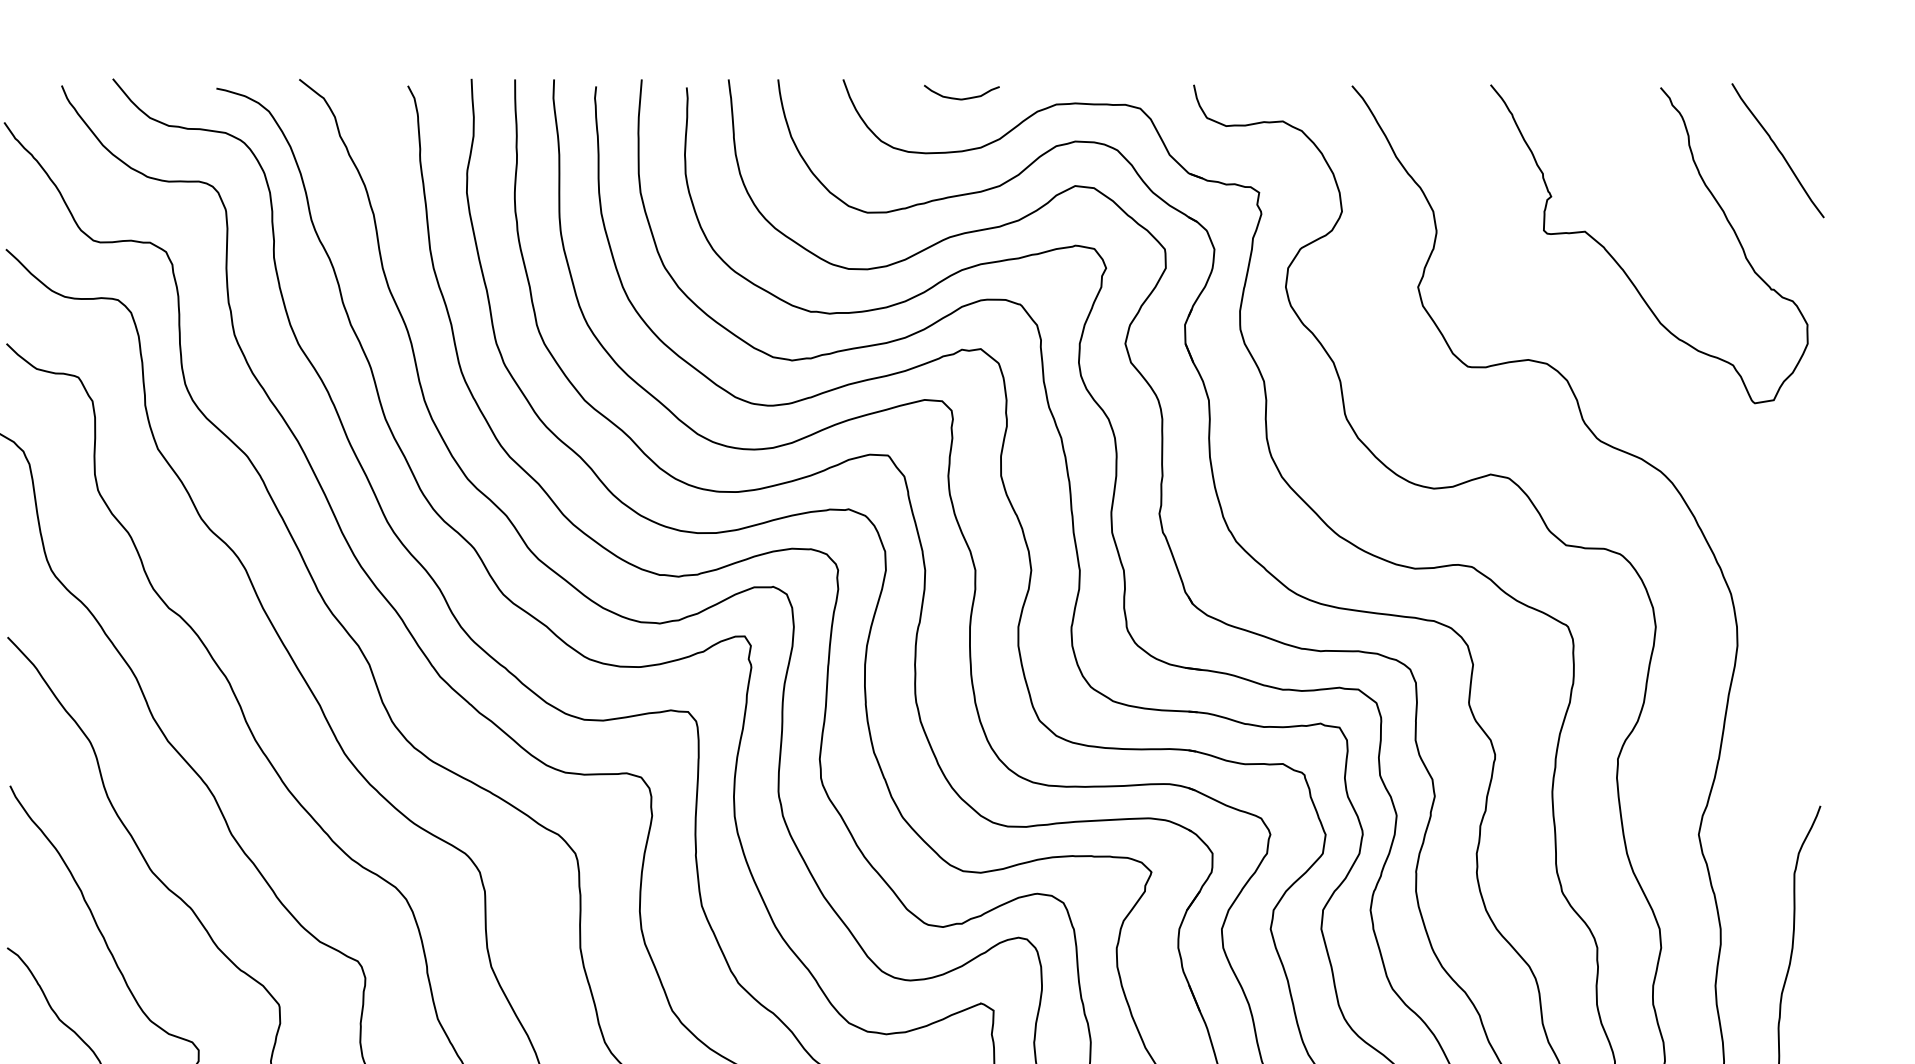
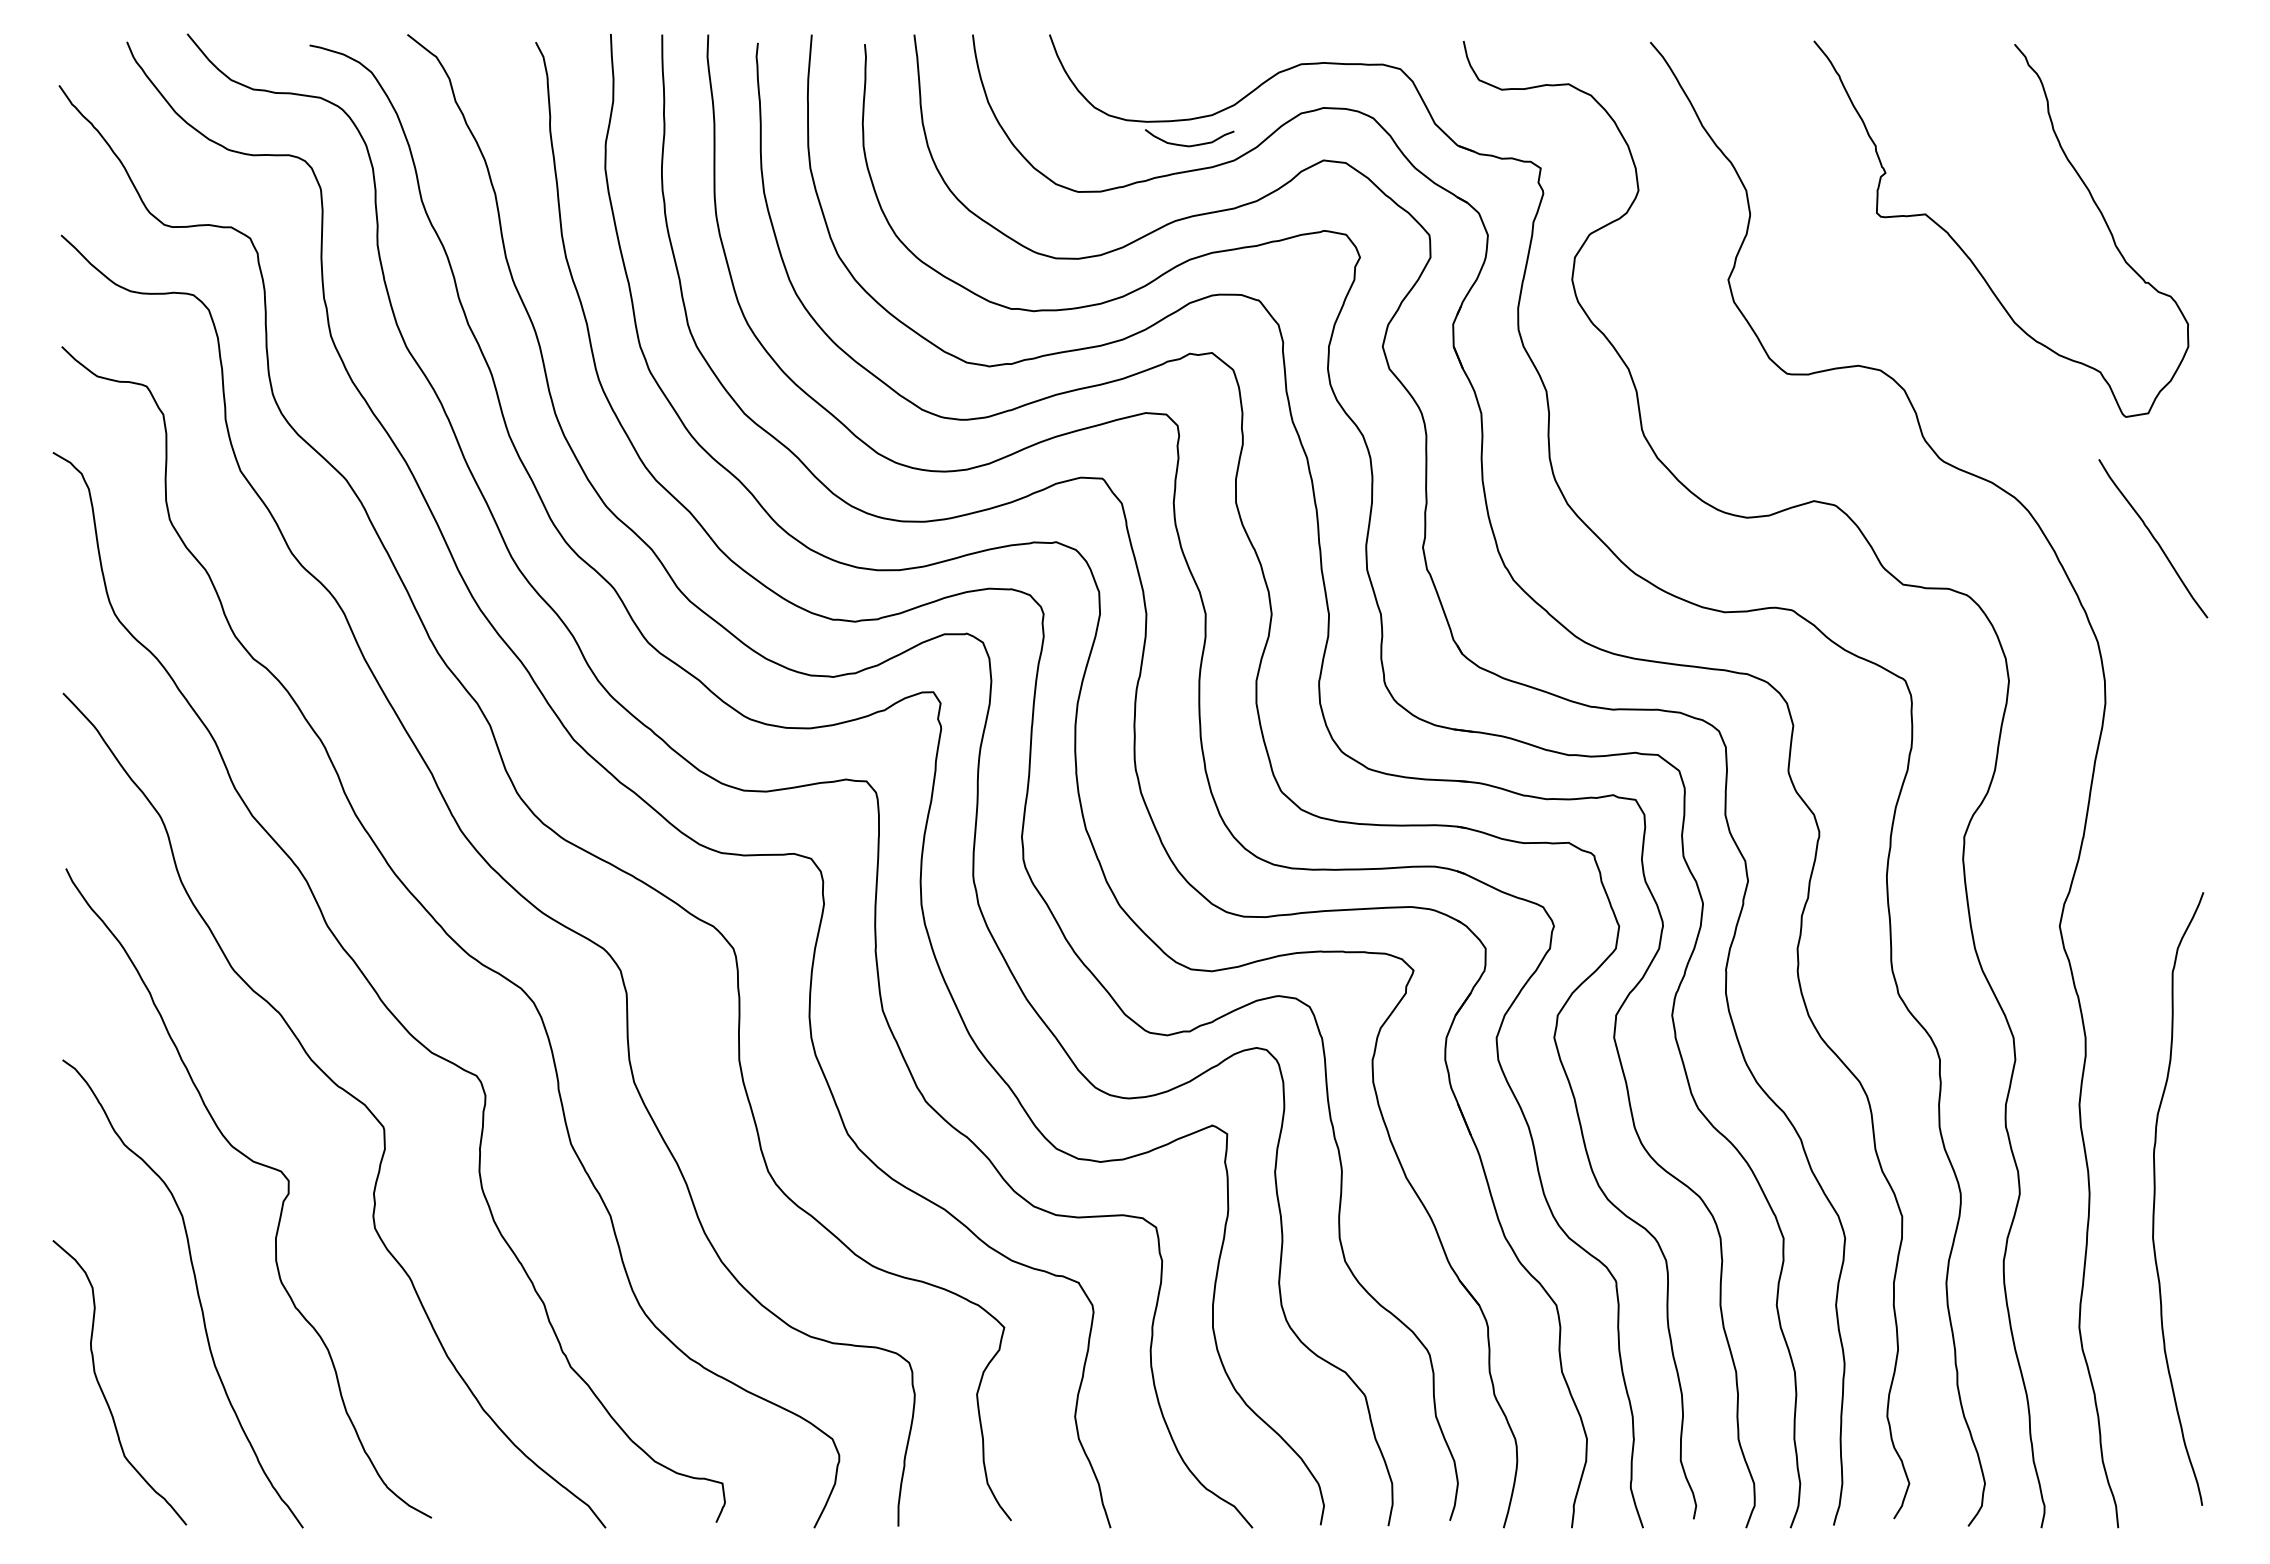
curve: (961, 98) -> (1189, 145), moved
curve: (1778, 150) -> (2153, 538), moved

